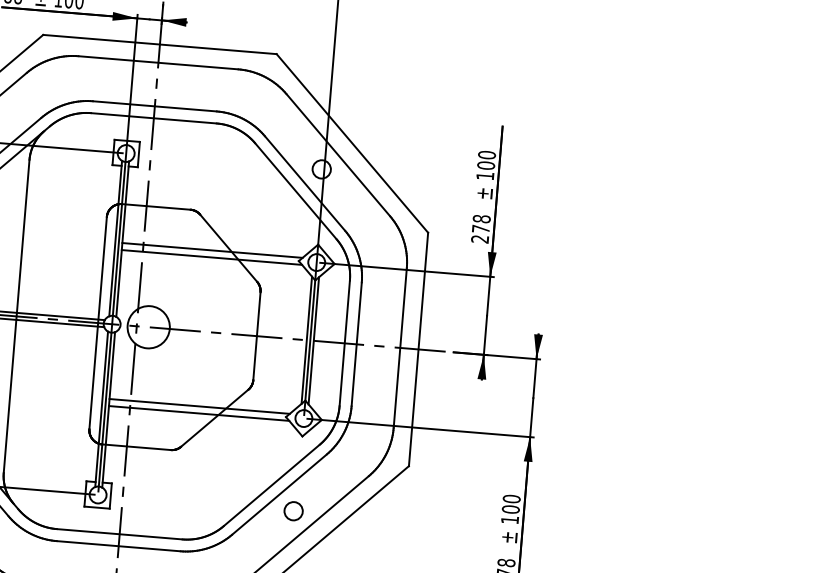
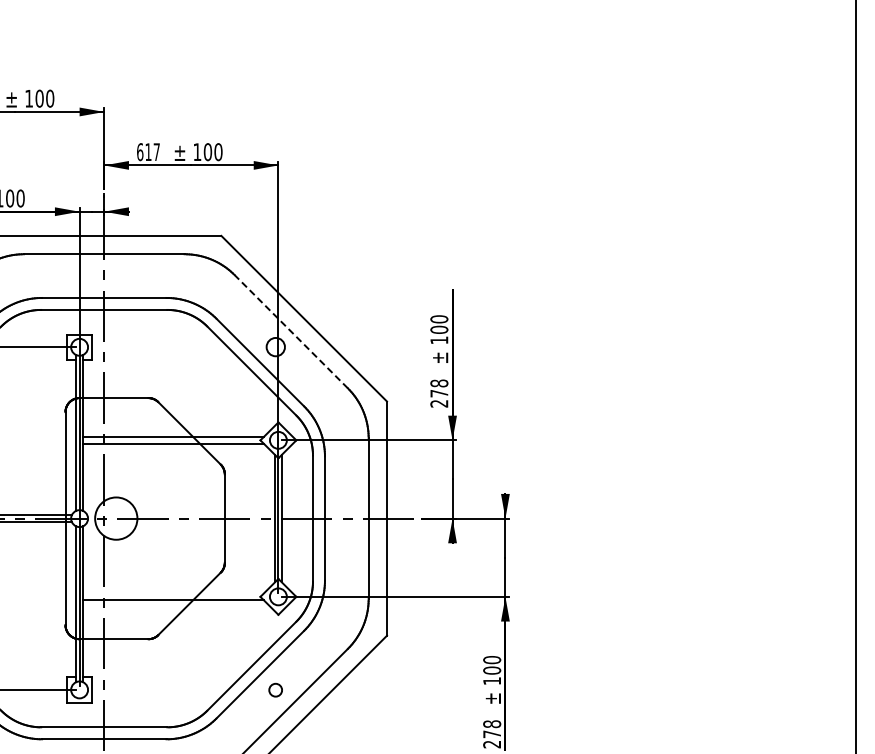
line: (337, 155) -> (290, 331), solid -> dashed
line: (199, 406) -> (173, 593), removed
circle: (293, 511) -> (275, 690), size x0.7

